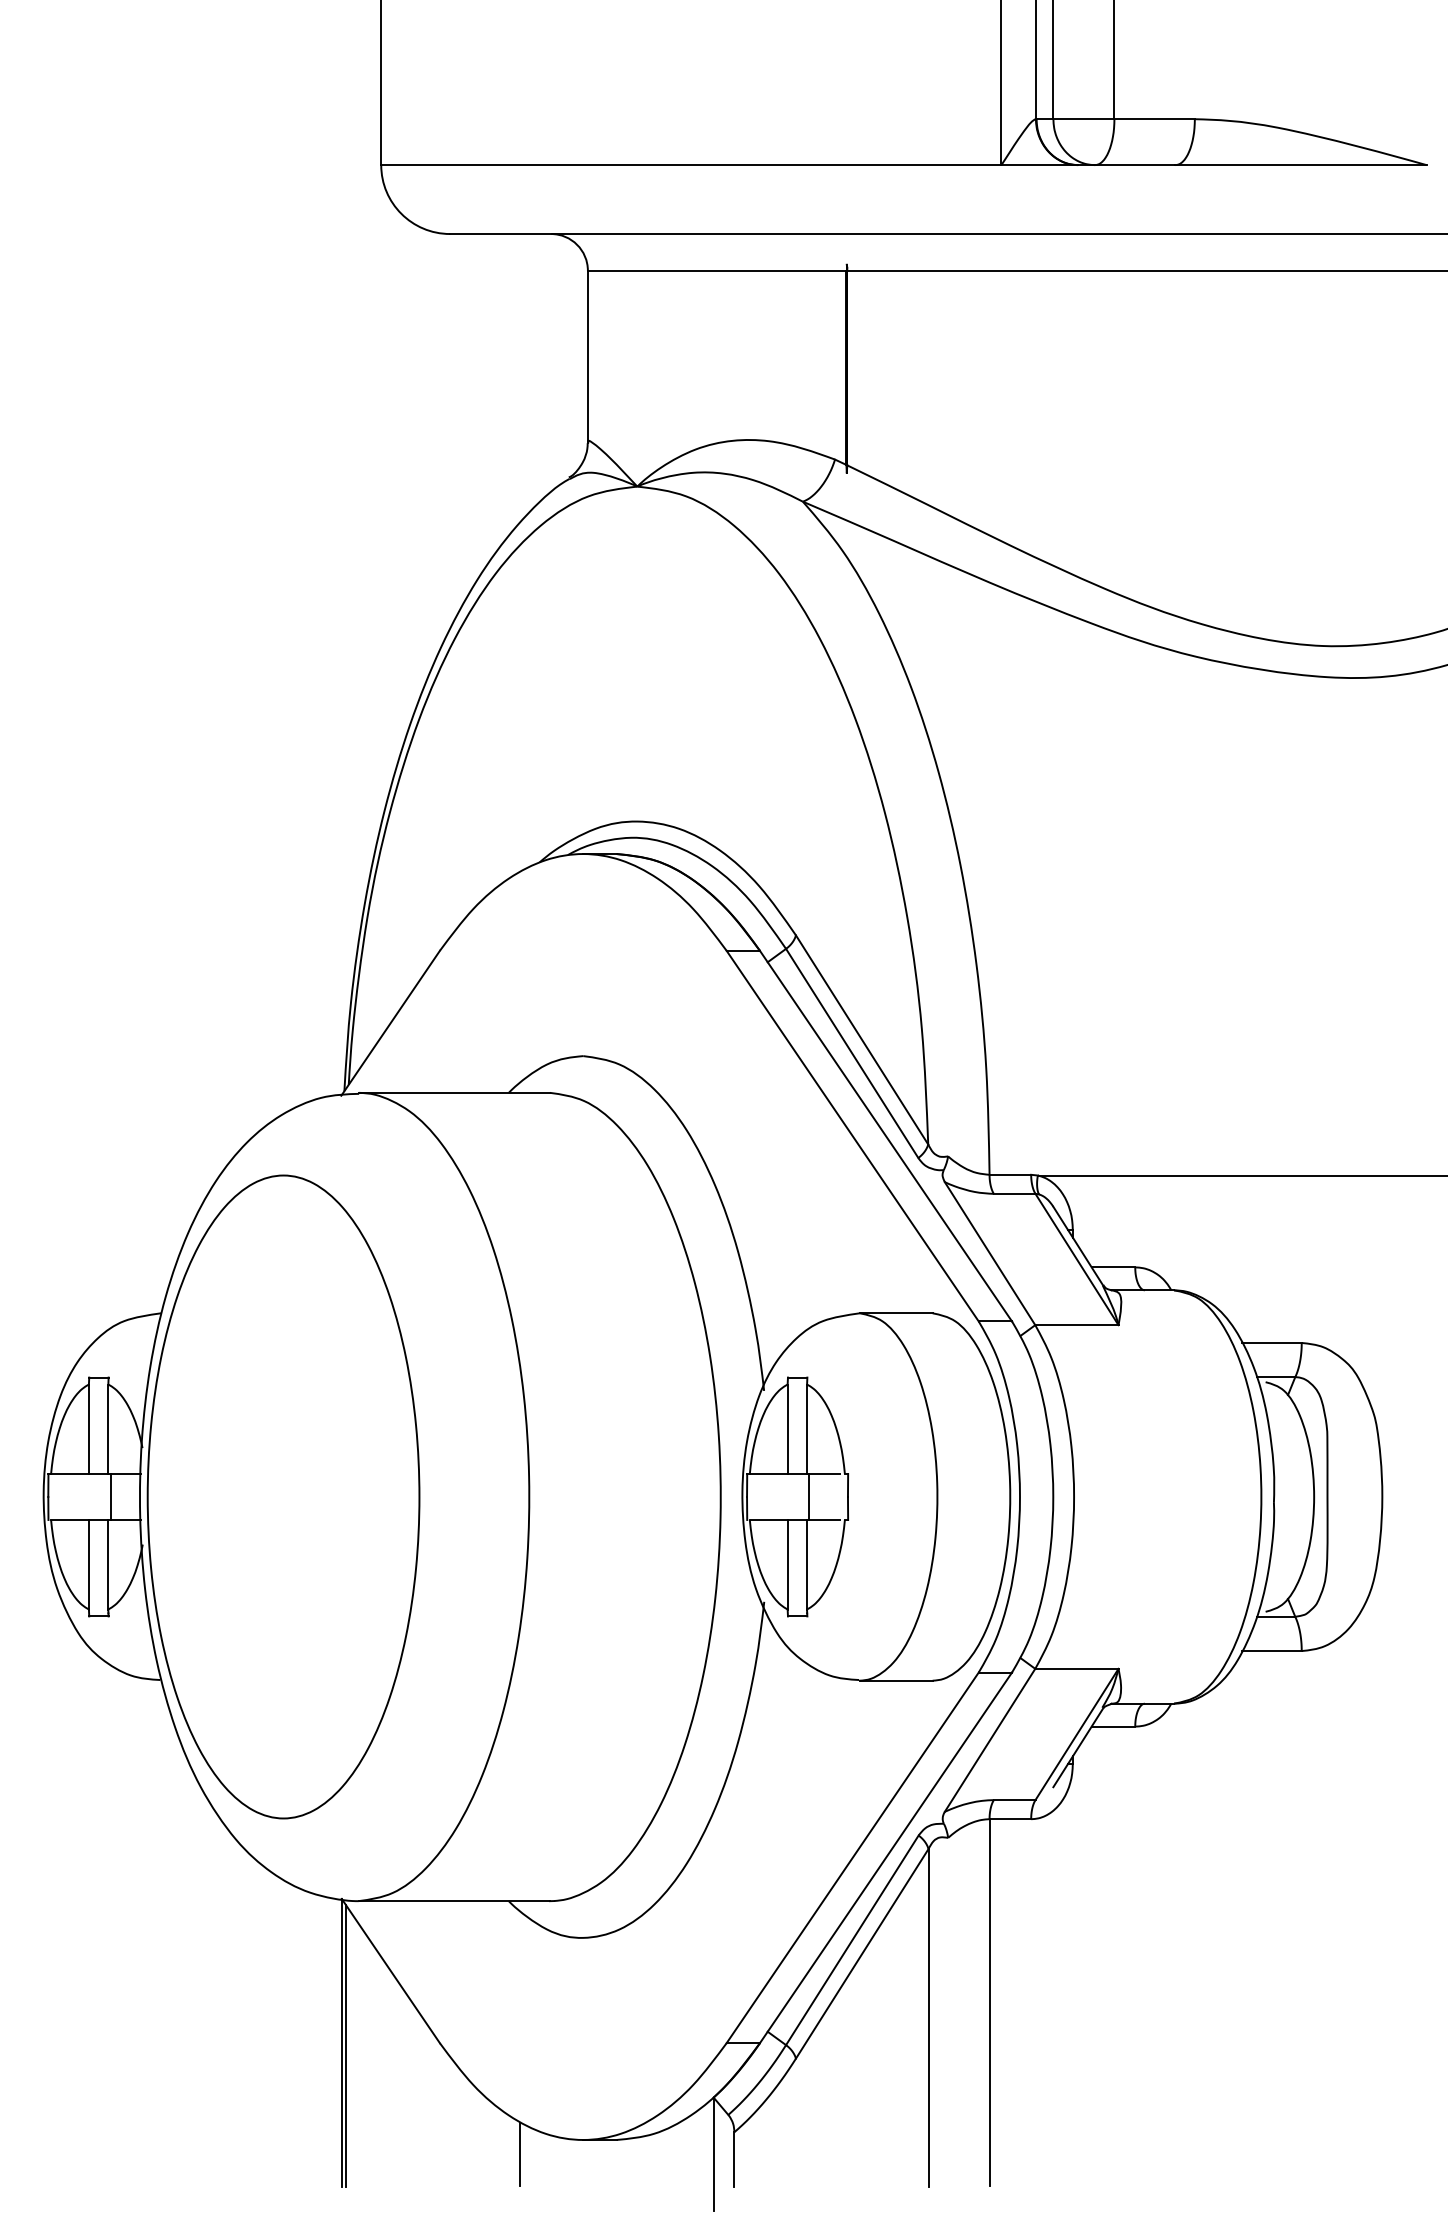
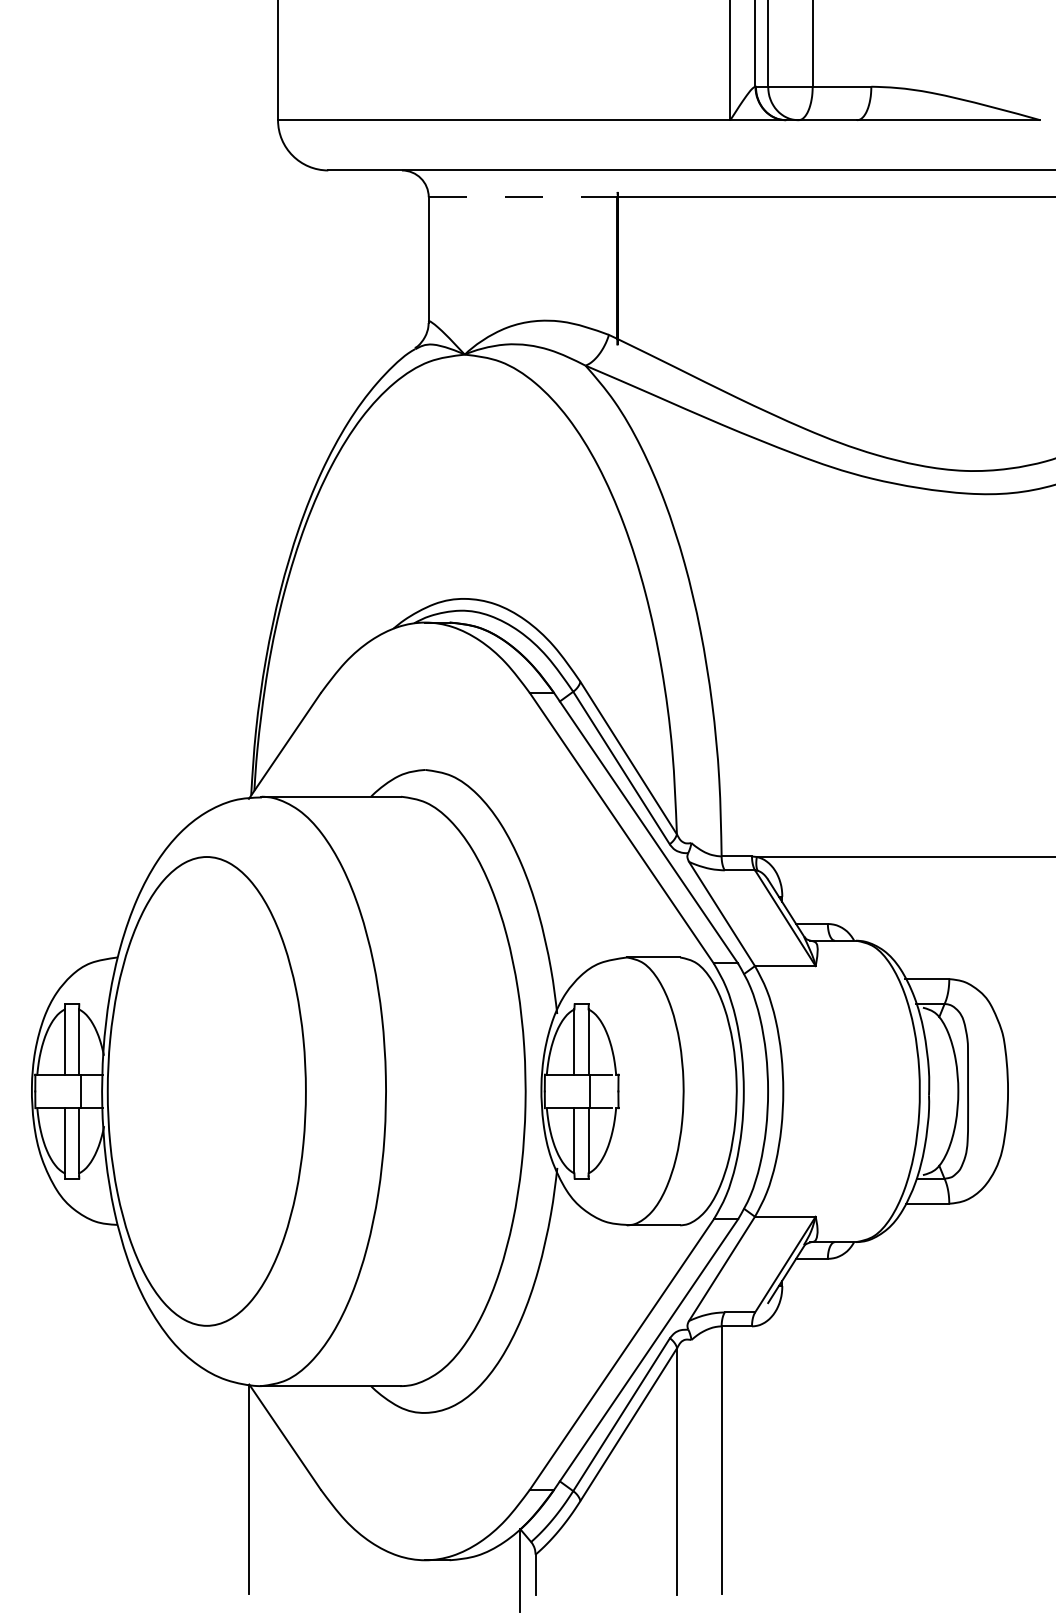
line: (717, 270) -> (523, 197), solid -> dashed
line: (346, 2046) -> (252, 1492), removed
line: (519, 2154) -> (378, 1570), removed

